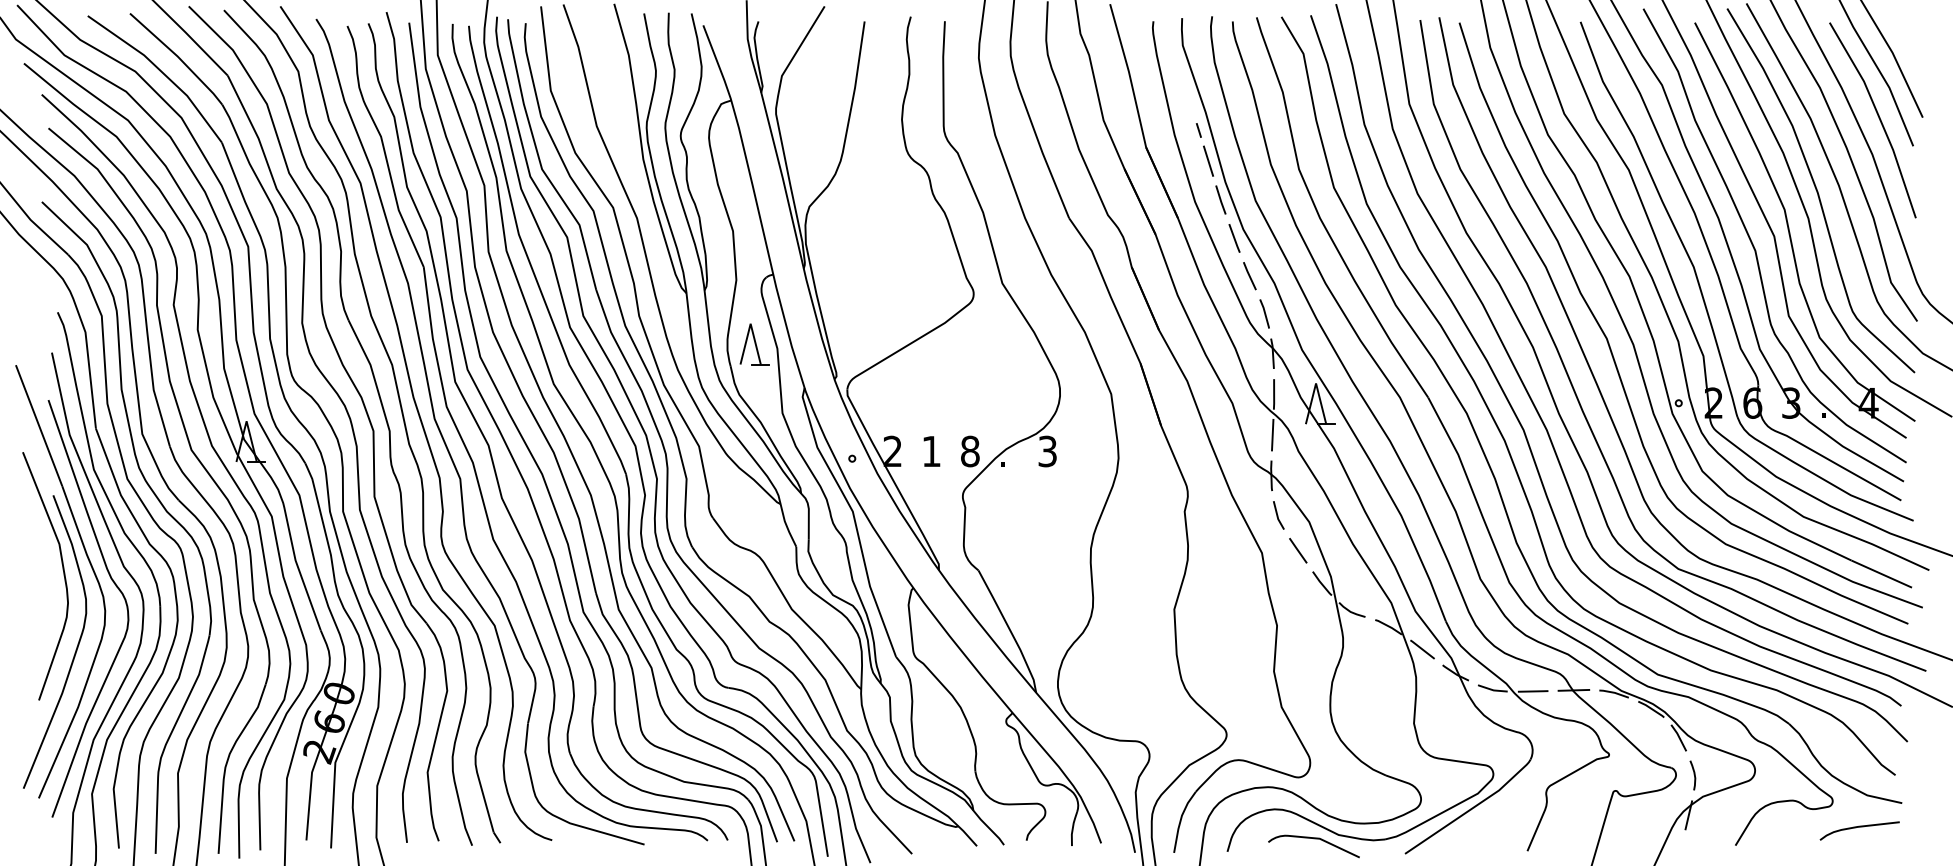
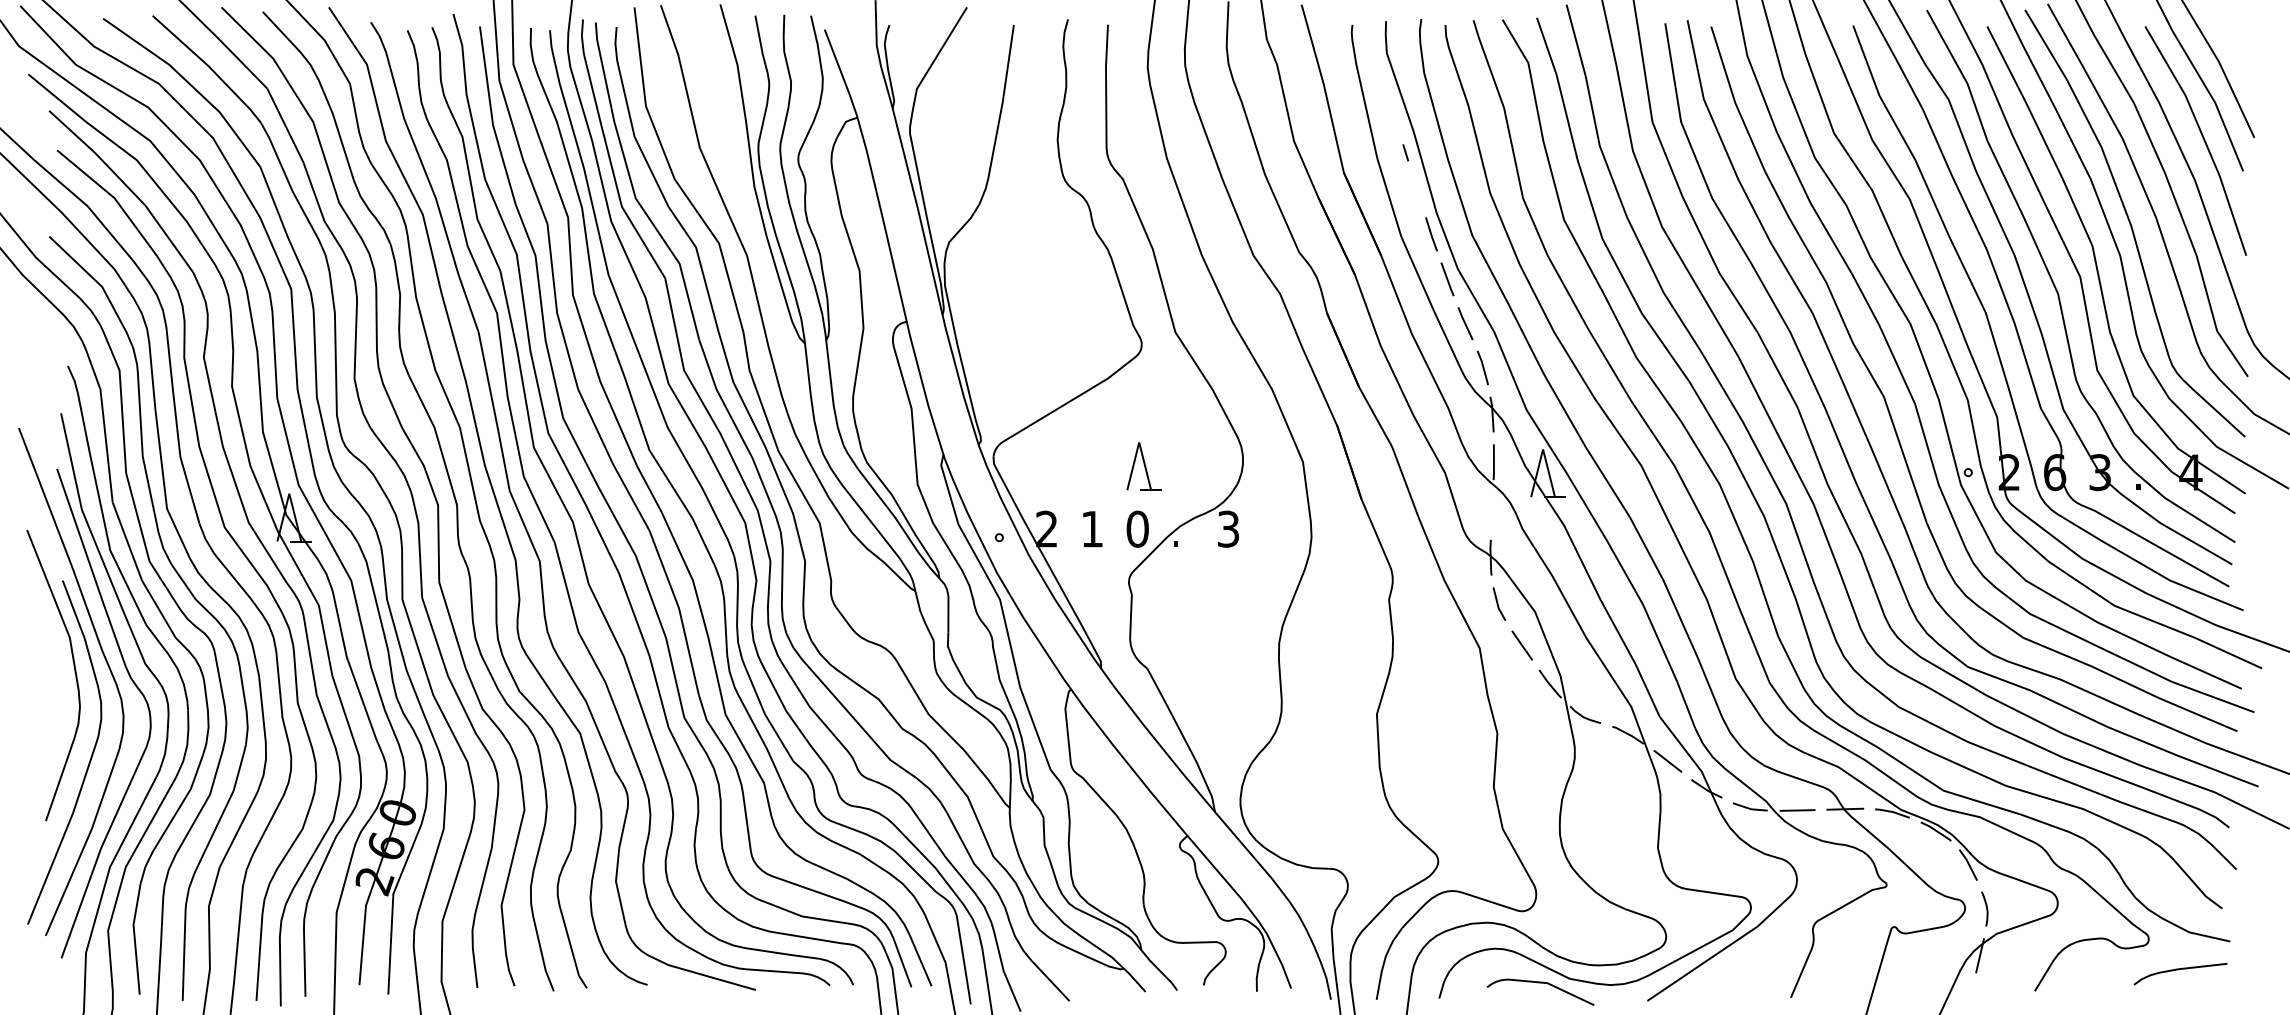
line: (1208, 160) -> (1416, 188), removed
part: (754, 344) -> (1143, 466), moved
line: (1272, 434) -> (1492, 509), removed
text: (970, 450) -> (1137, 528), 8 -> 0

